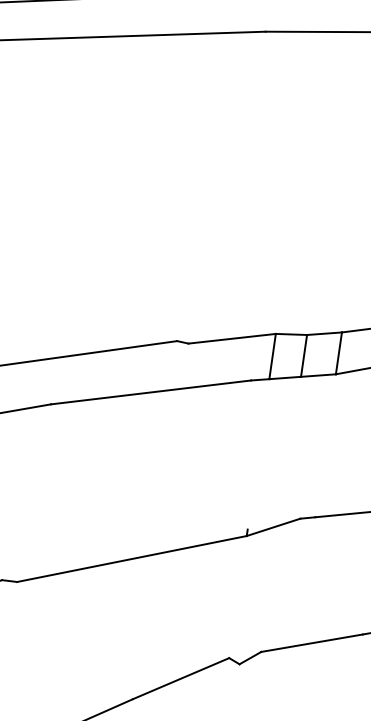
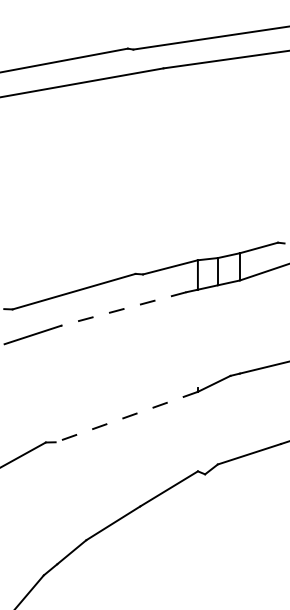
line: (150, 393) -> (123, 309), solid -> dashed
line: (131, 559) -> (126, 417), solid -> dashed

